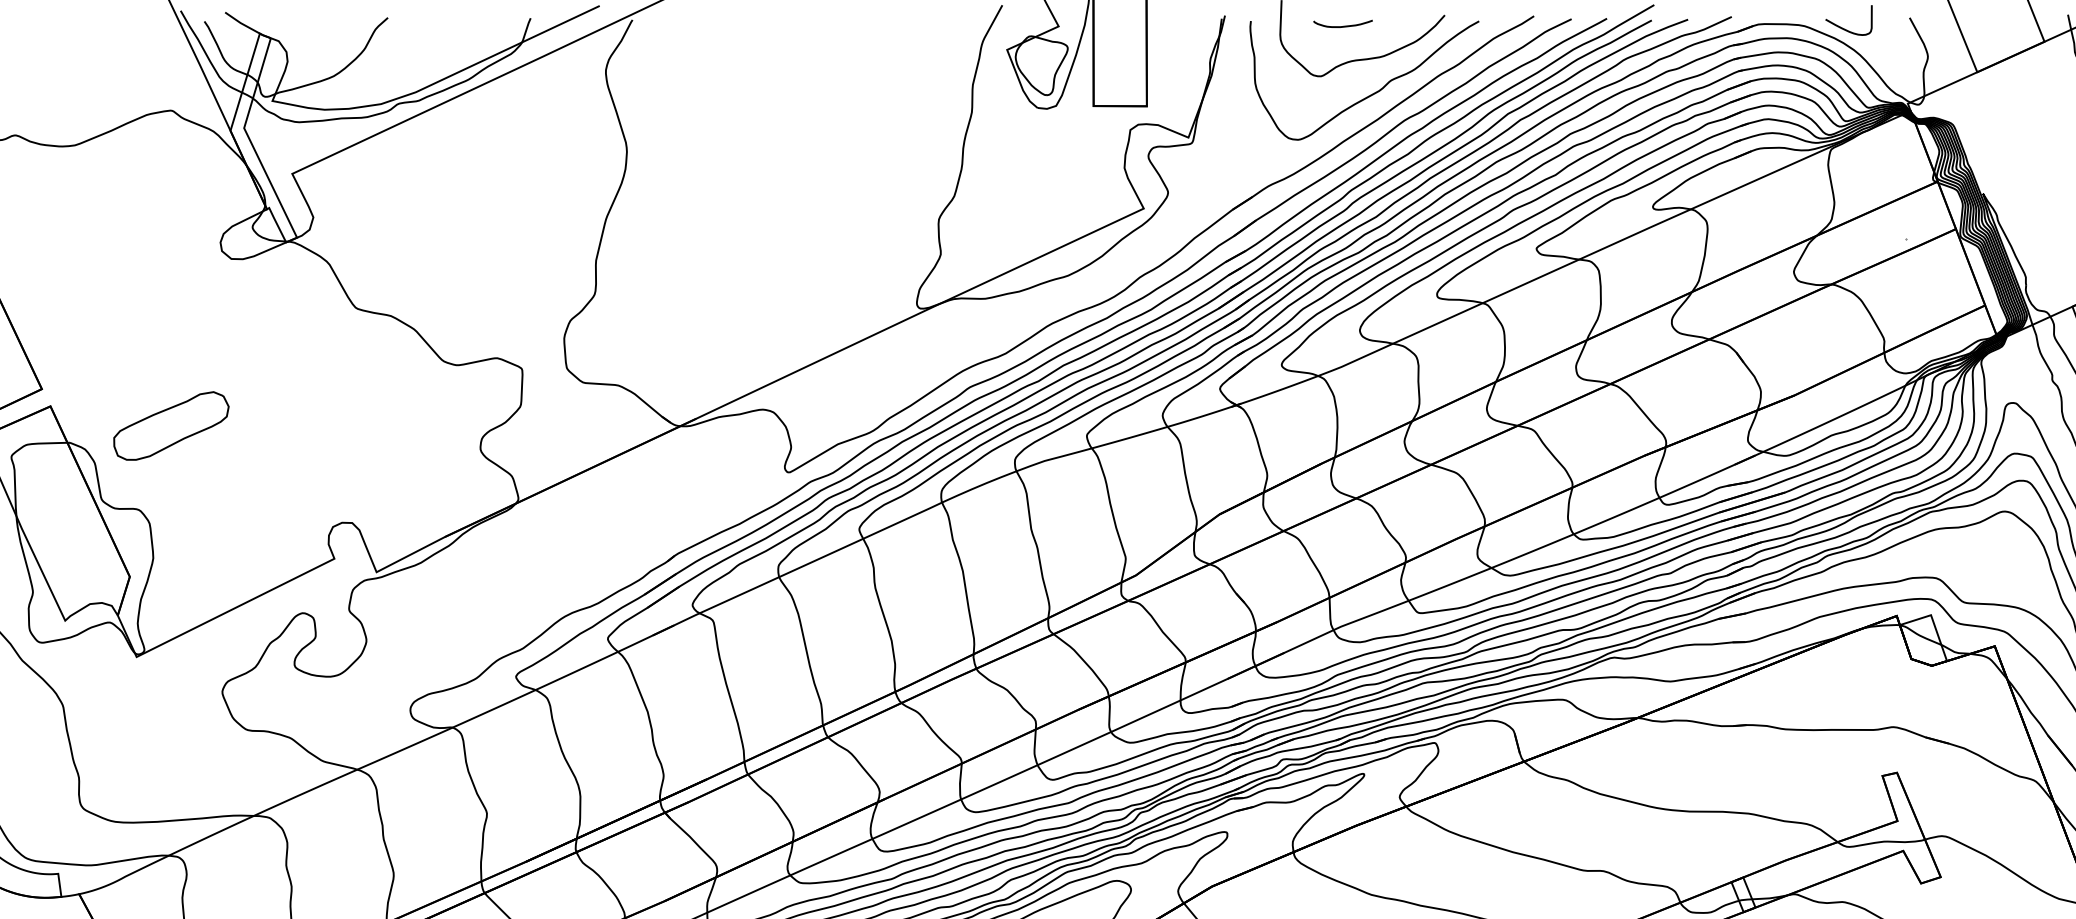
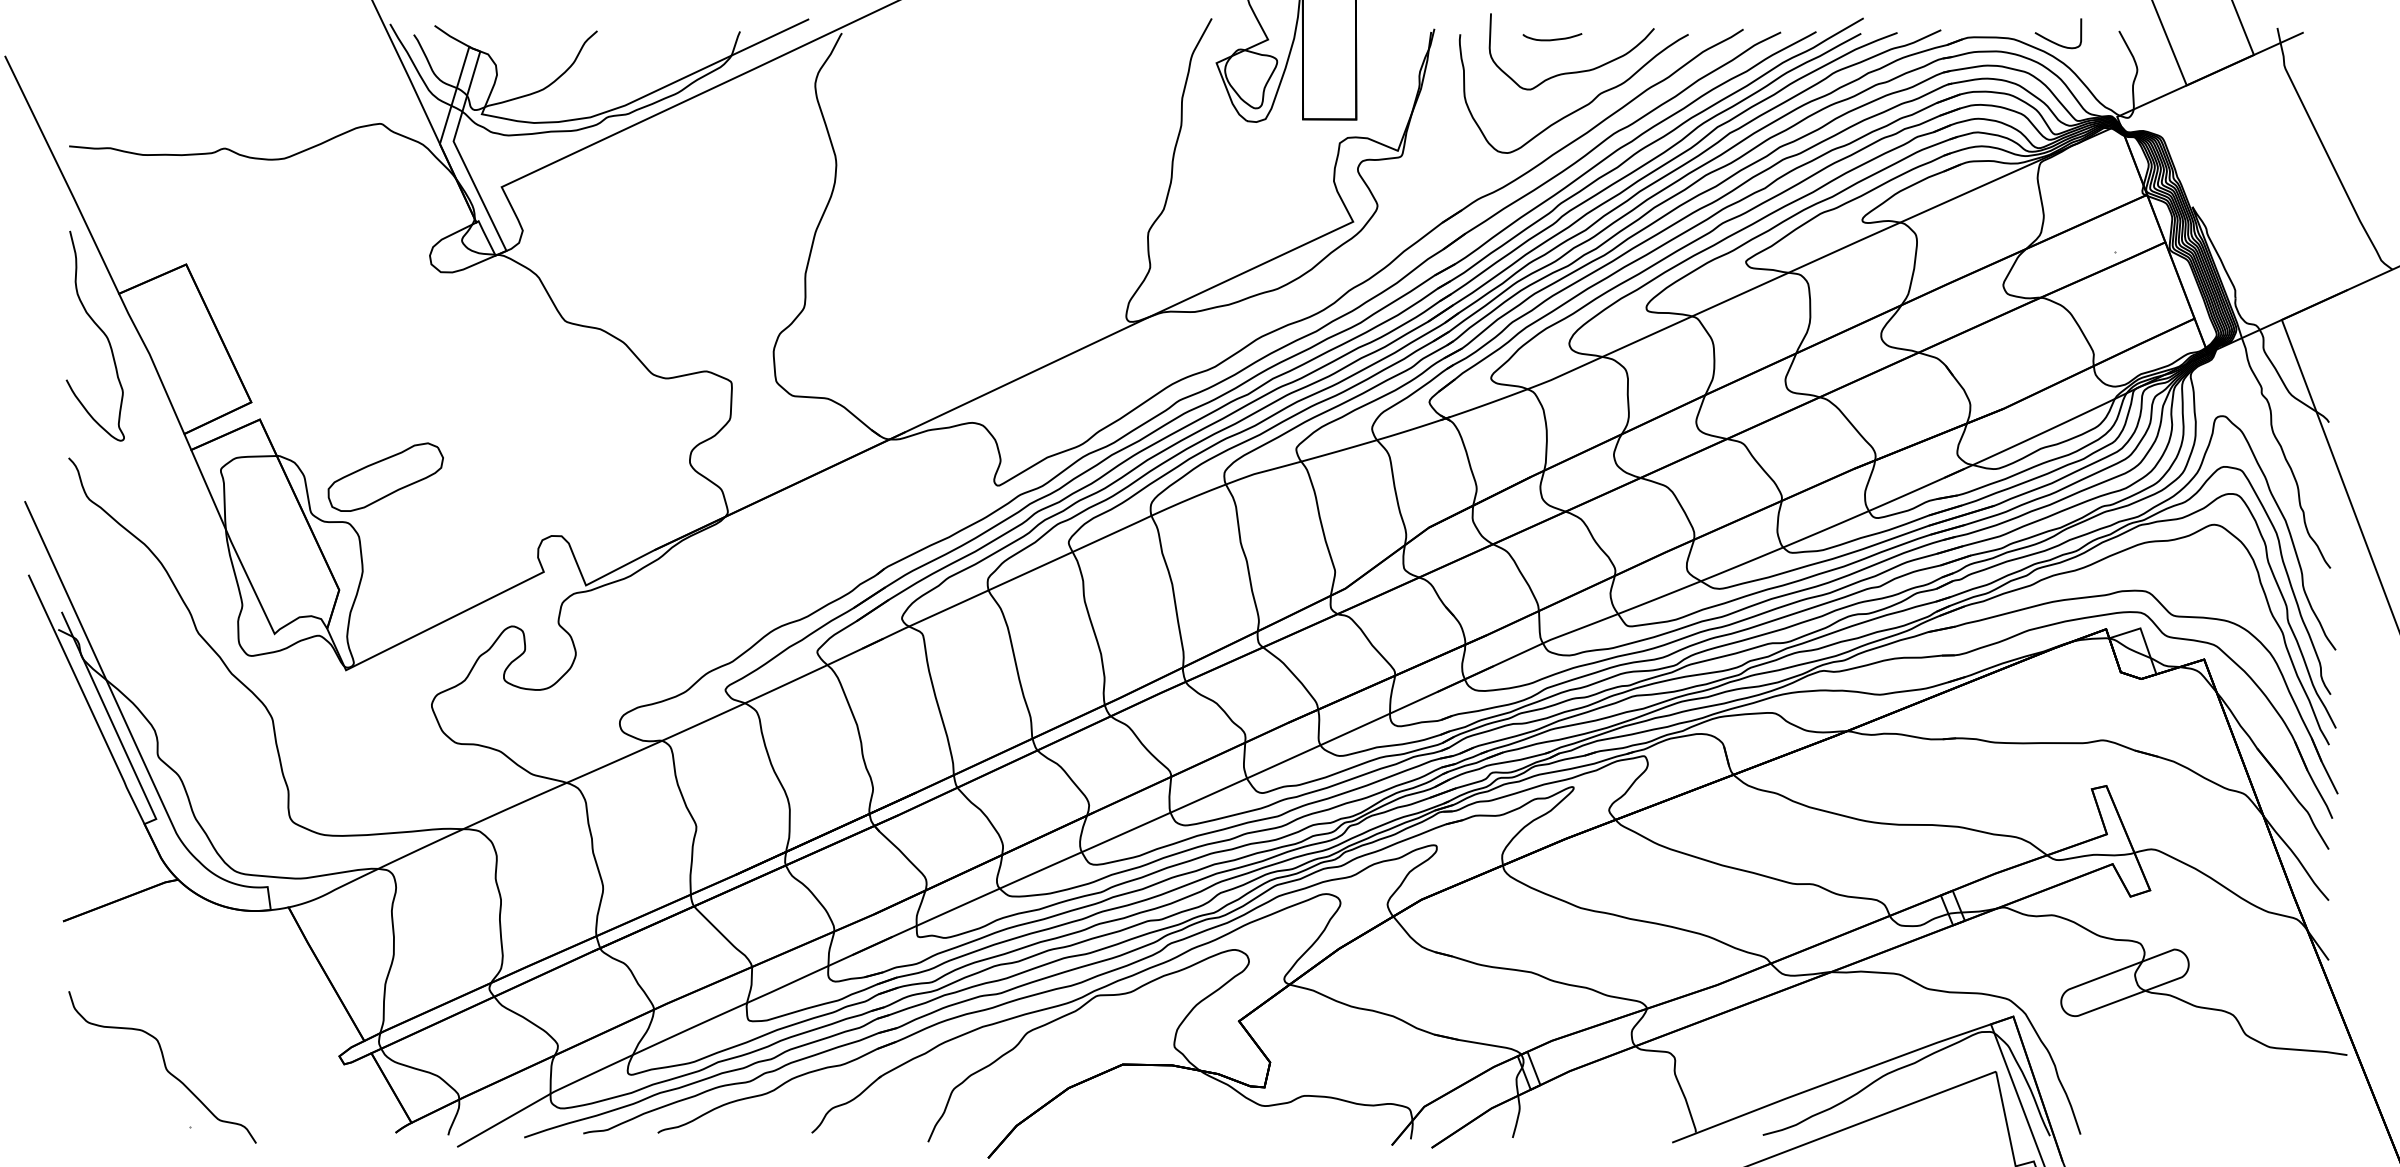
part: (171, 425) -> (385, 476), moved

